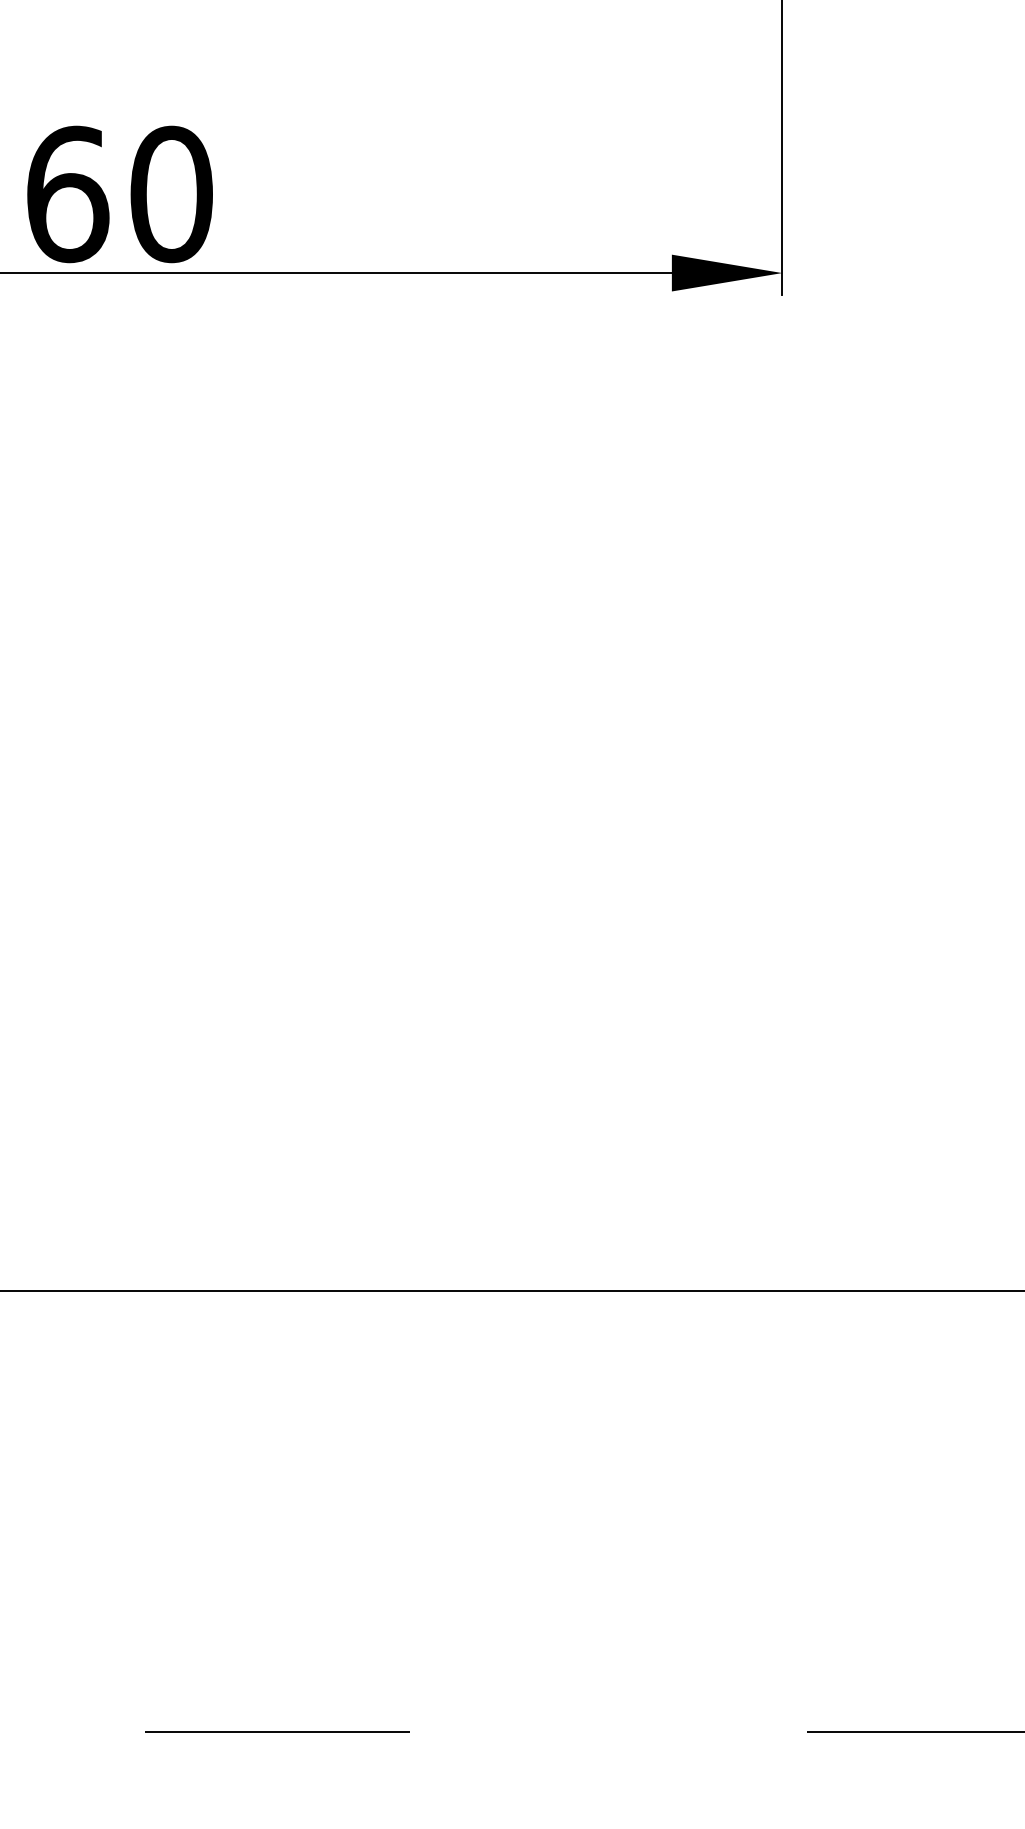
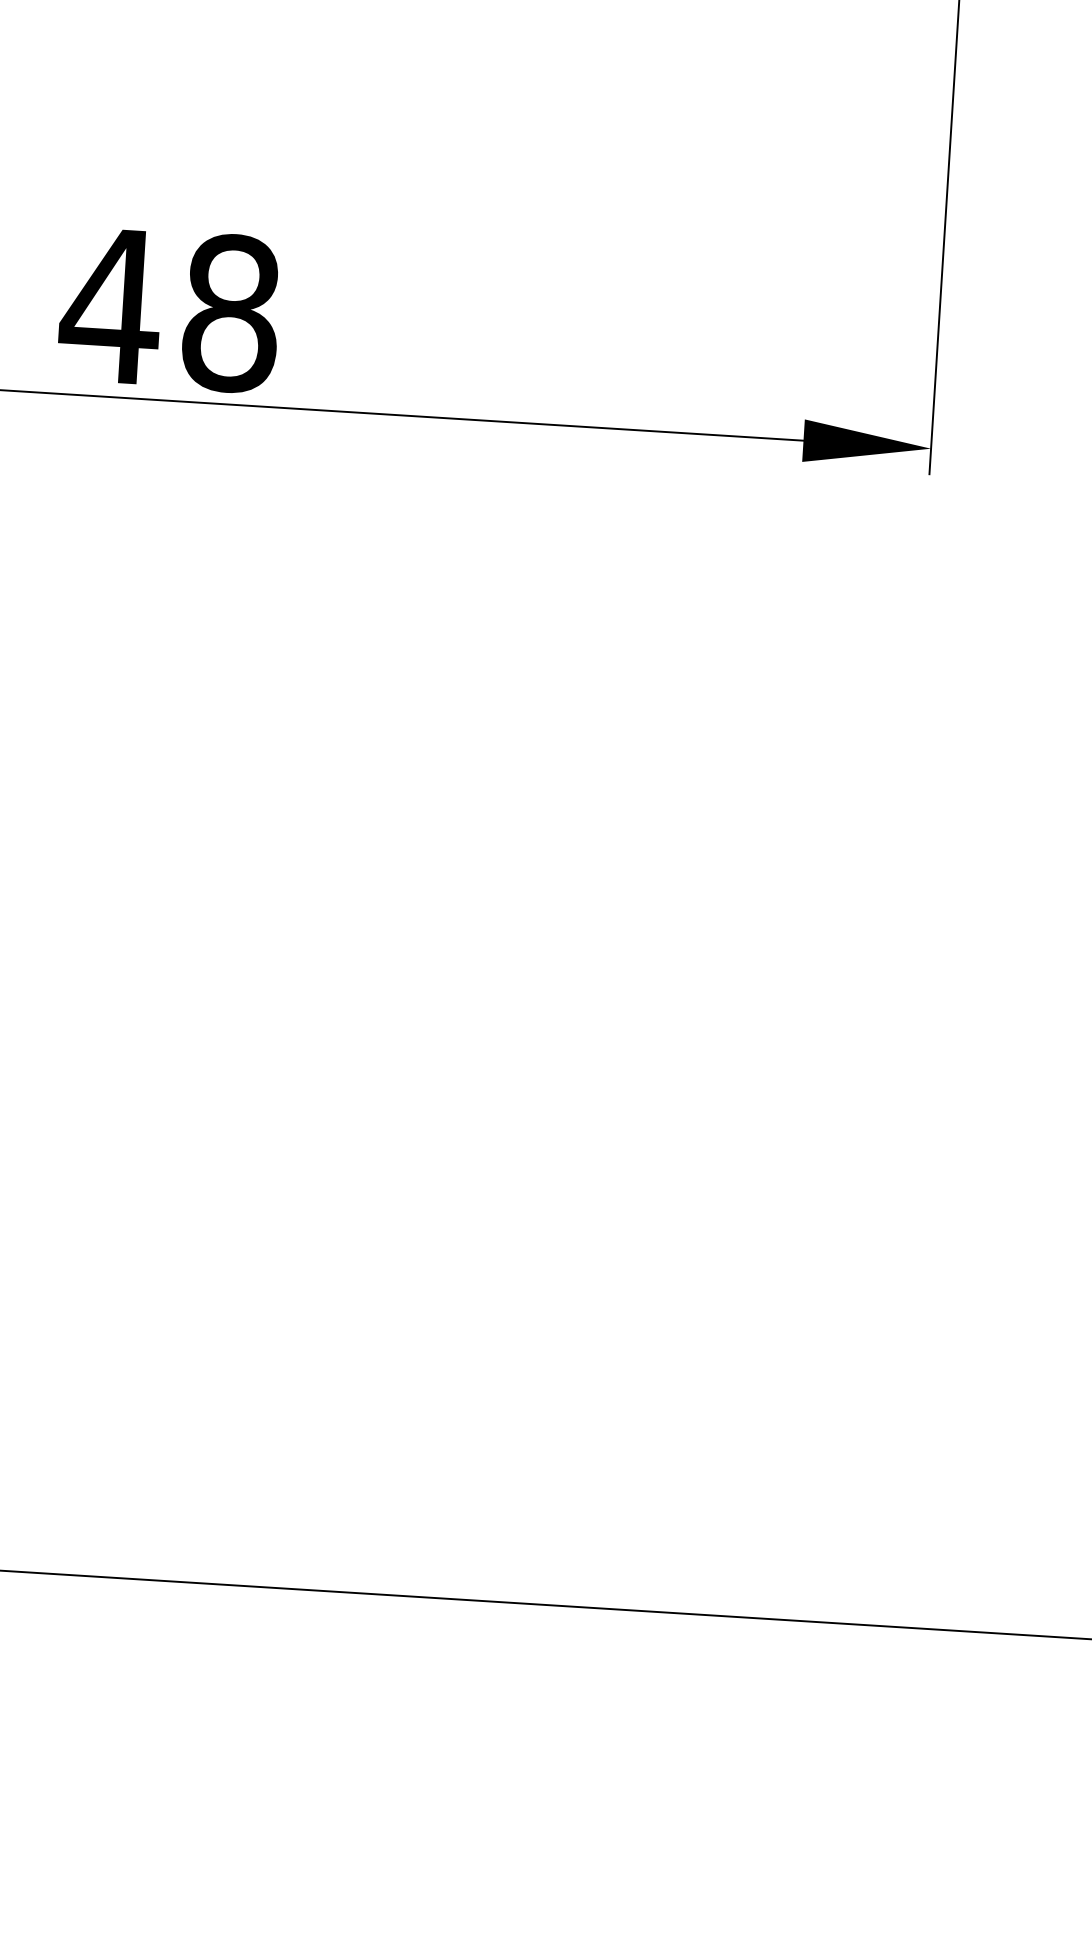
text: (117, 194) -> (168, 309), 60 -> 48

